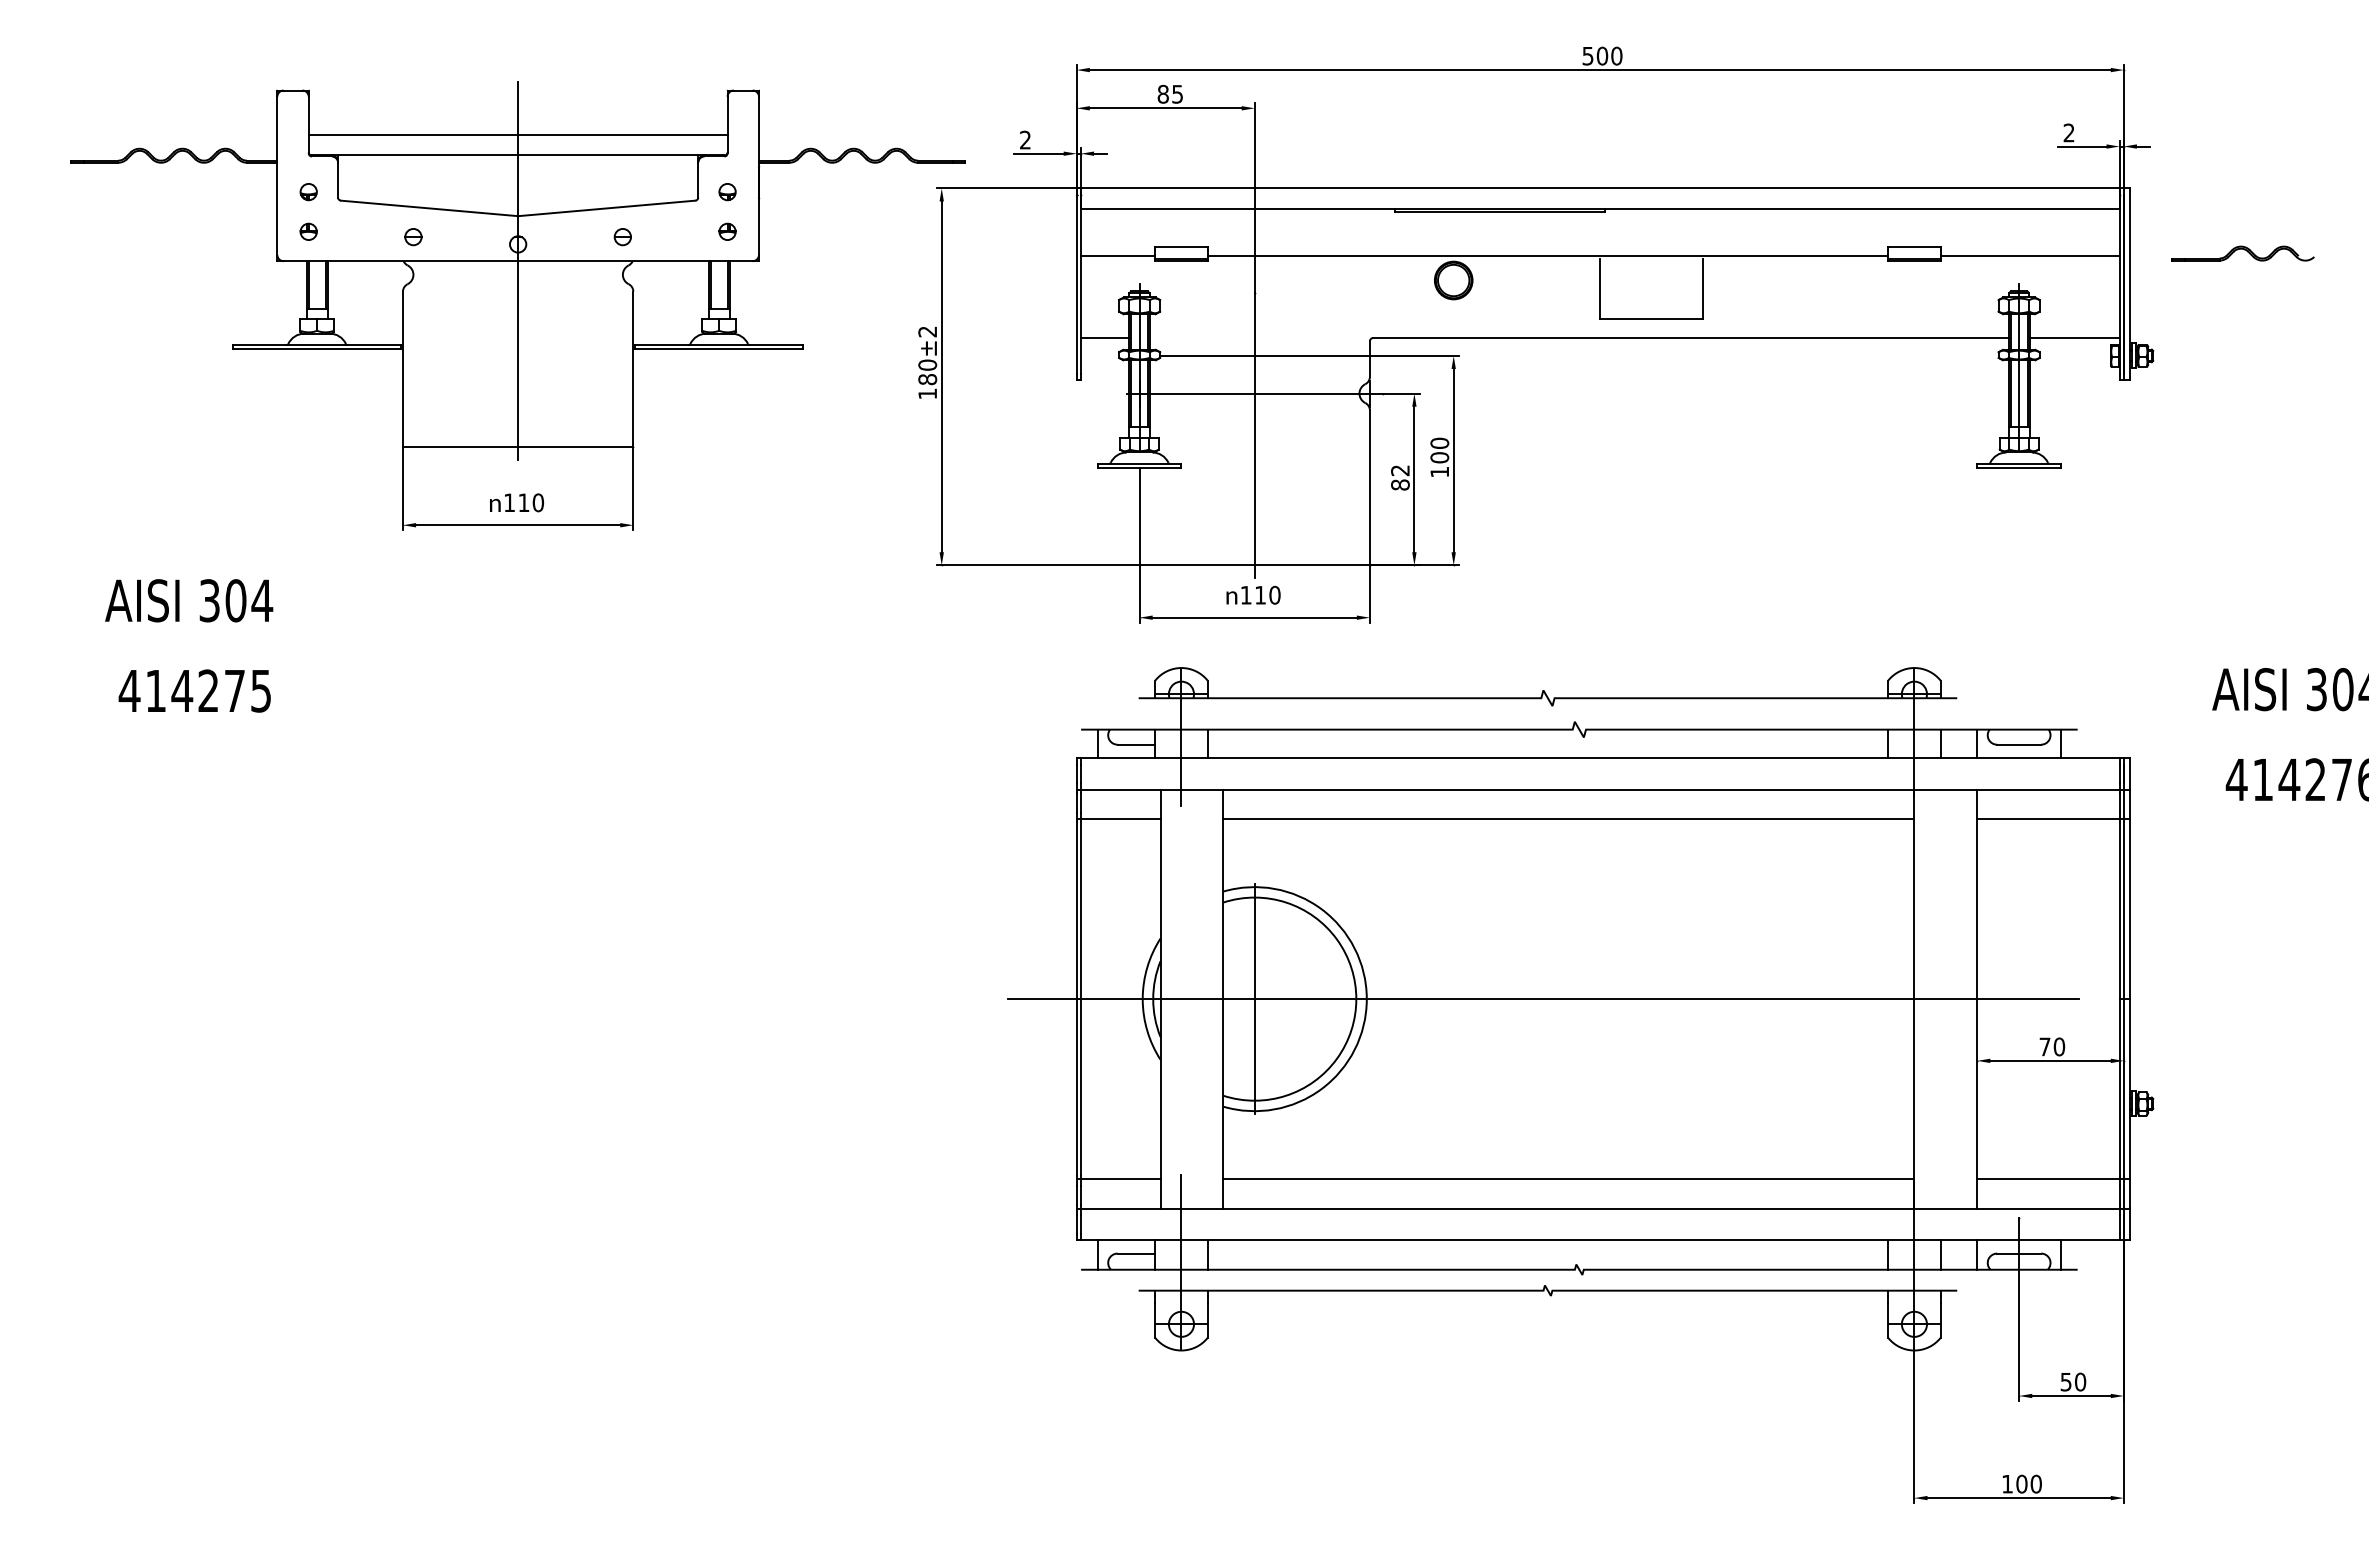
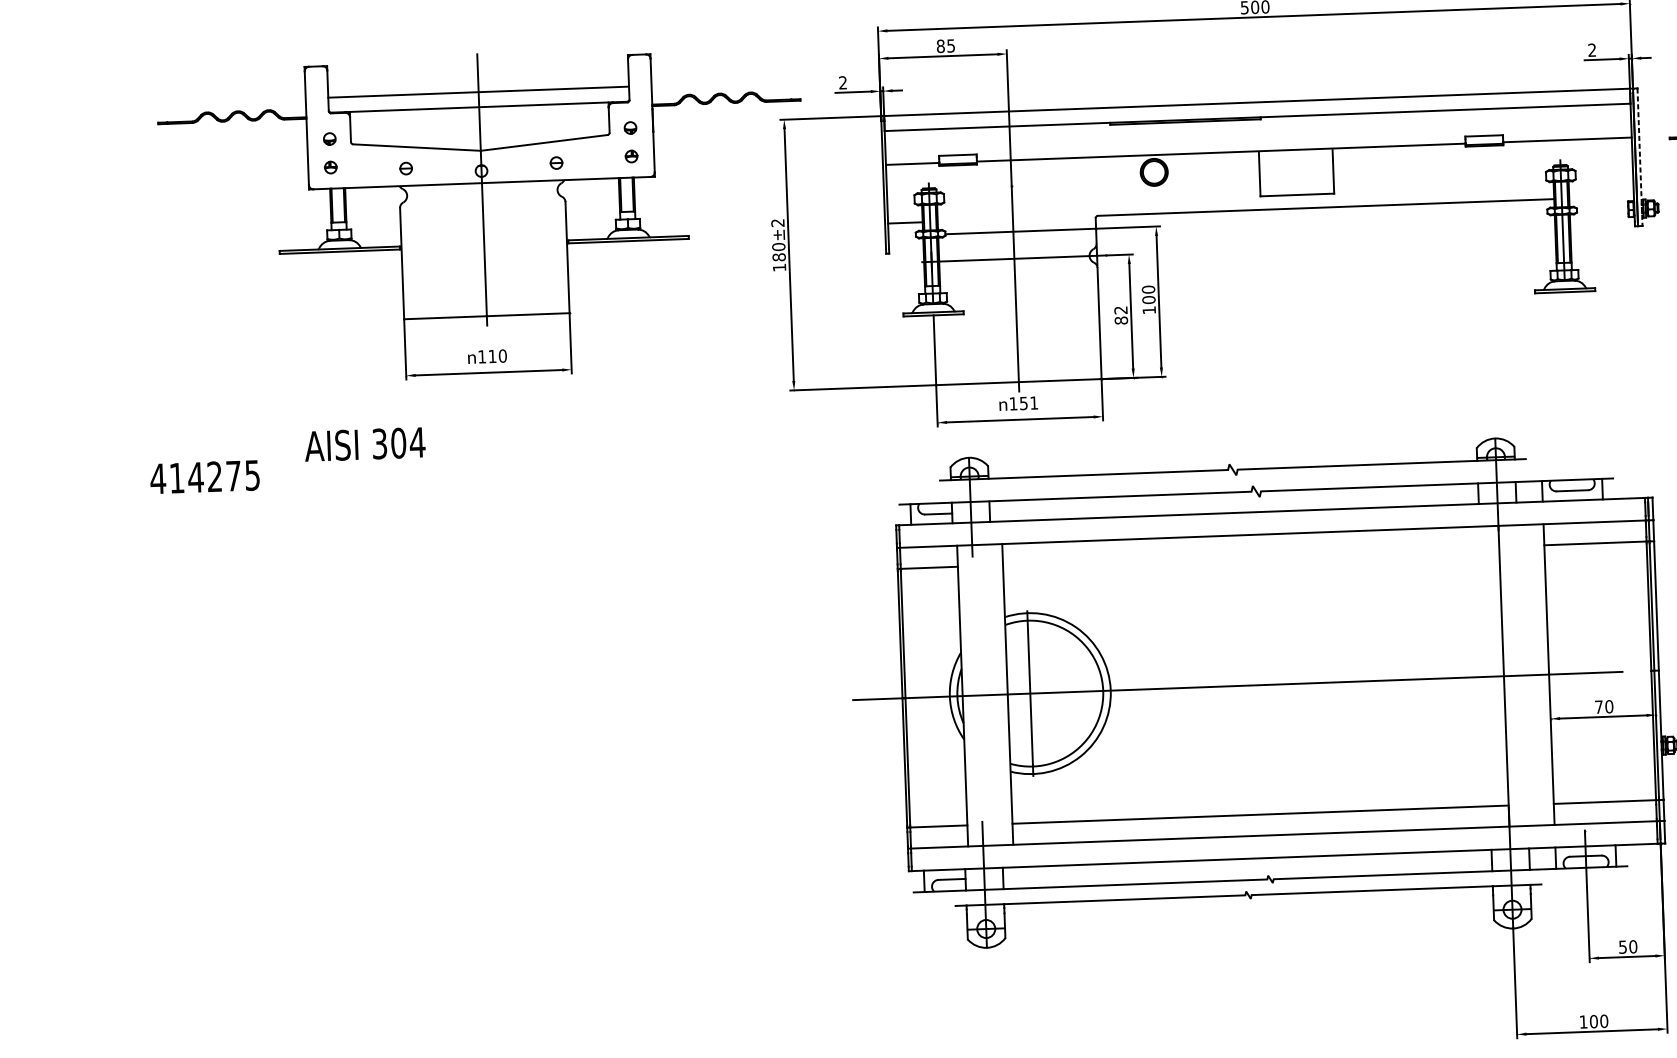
line: (2130, 284) -> (1640, 157), solid -> dashed
line: (2074, 338) -> (1601, 197), removed
text: (1267, 594) -> (1028, 402), 110 -> 151
text: (189, 600) -> (365, 444), moved
text: (194, 690) -> (204, 476), moved
line: (1568, 819) -> (1250, 556), removed

